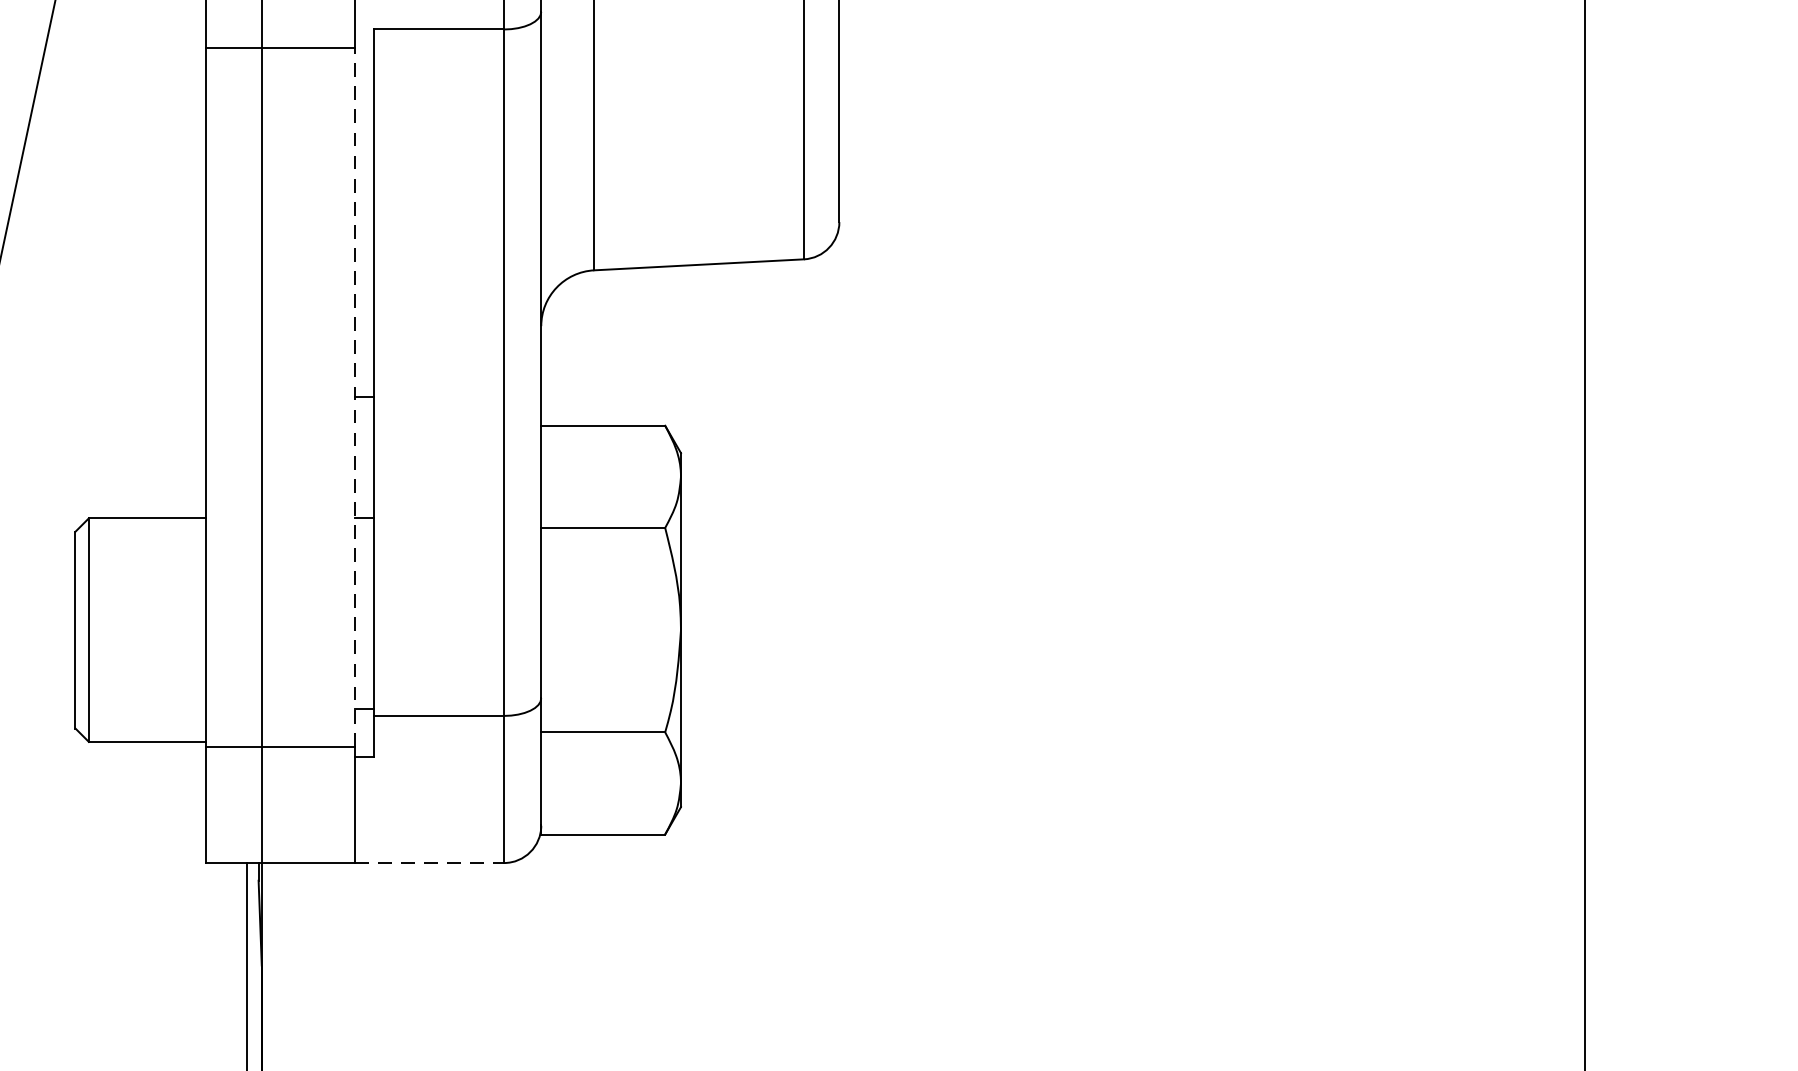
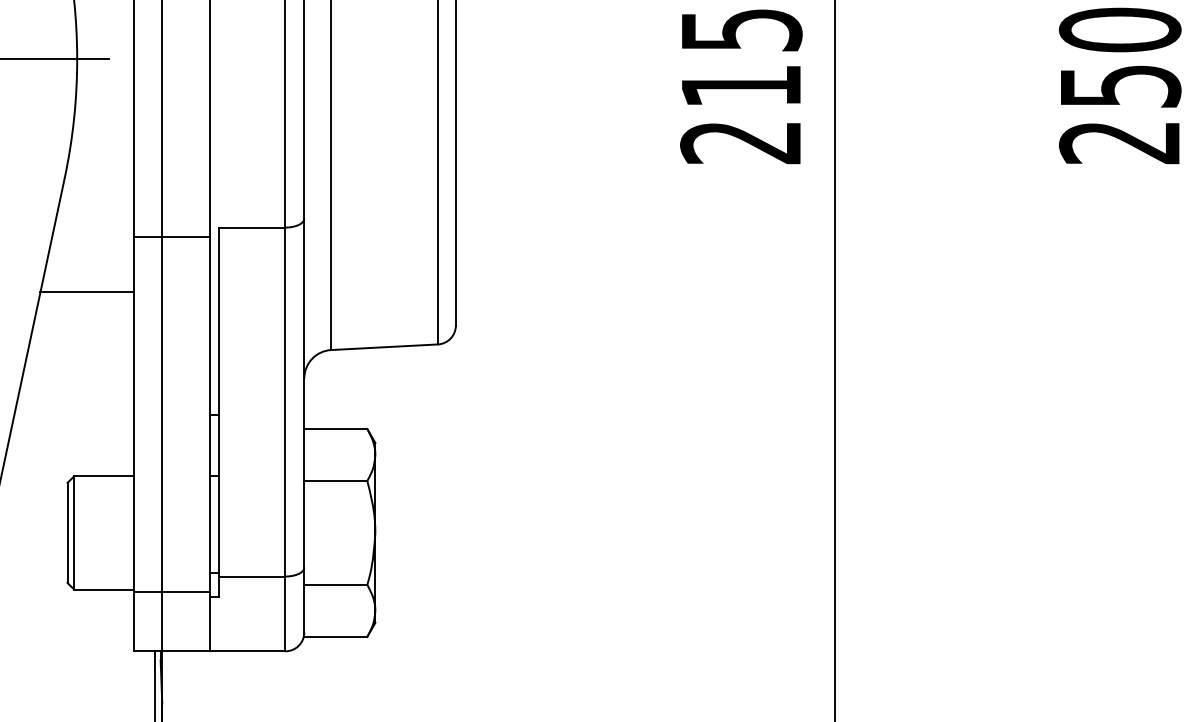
line: (112, 157) -> (86, 292), added
line: (354, 397) -> (209, 414), dashed -> solid
line: (429, 863) -> (247, 651), dashed -> solid

